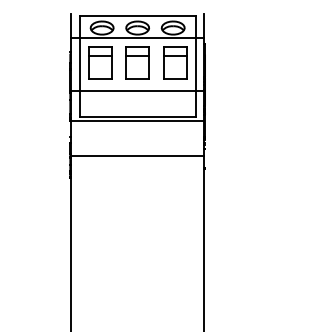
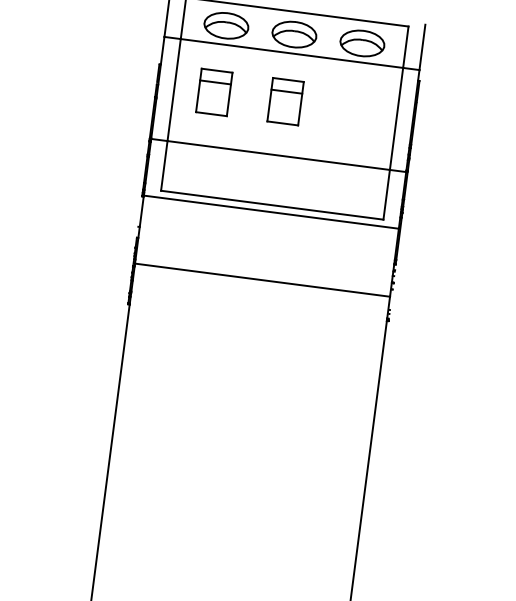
part: (100, 62) -> (214, 91), size x0.7
part: (137, 62) -> (285, 100), size x0.7
part: (175, 62) -> (358, 109), removed

